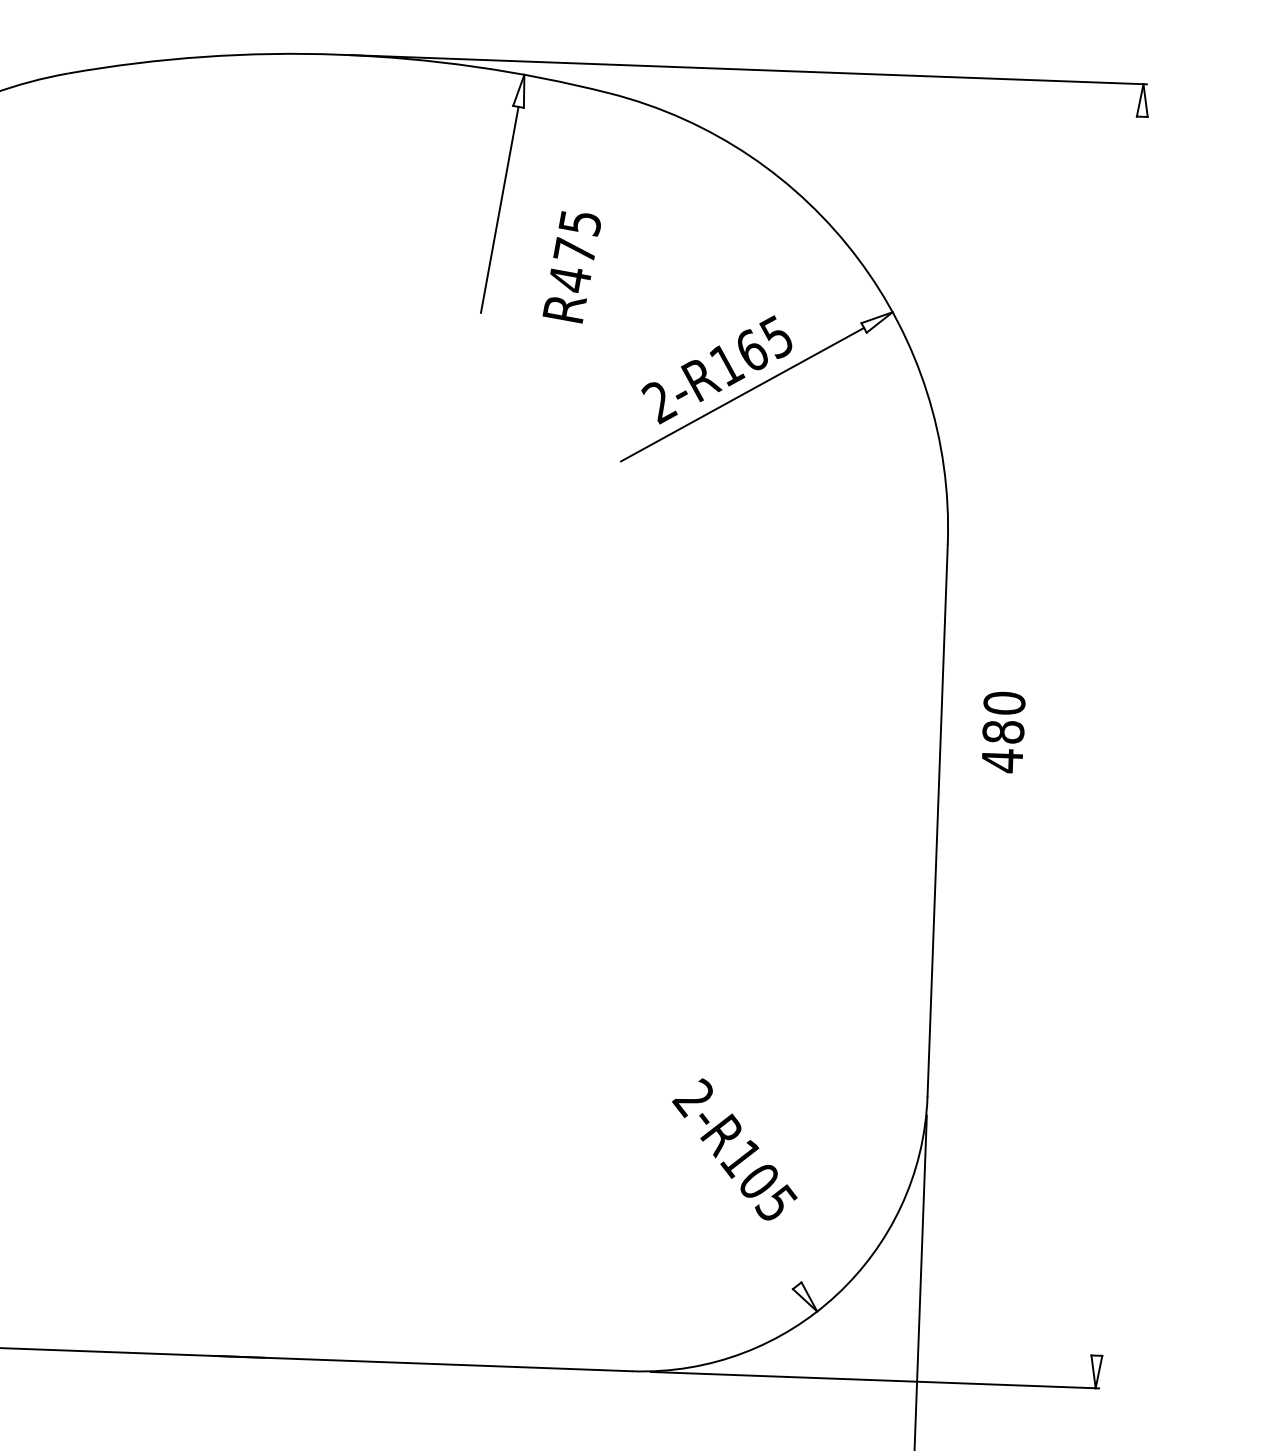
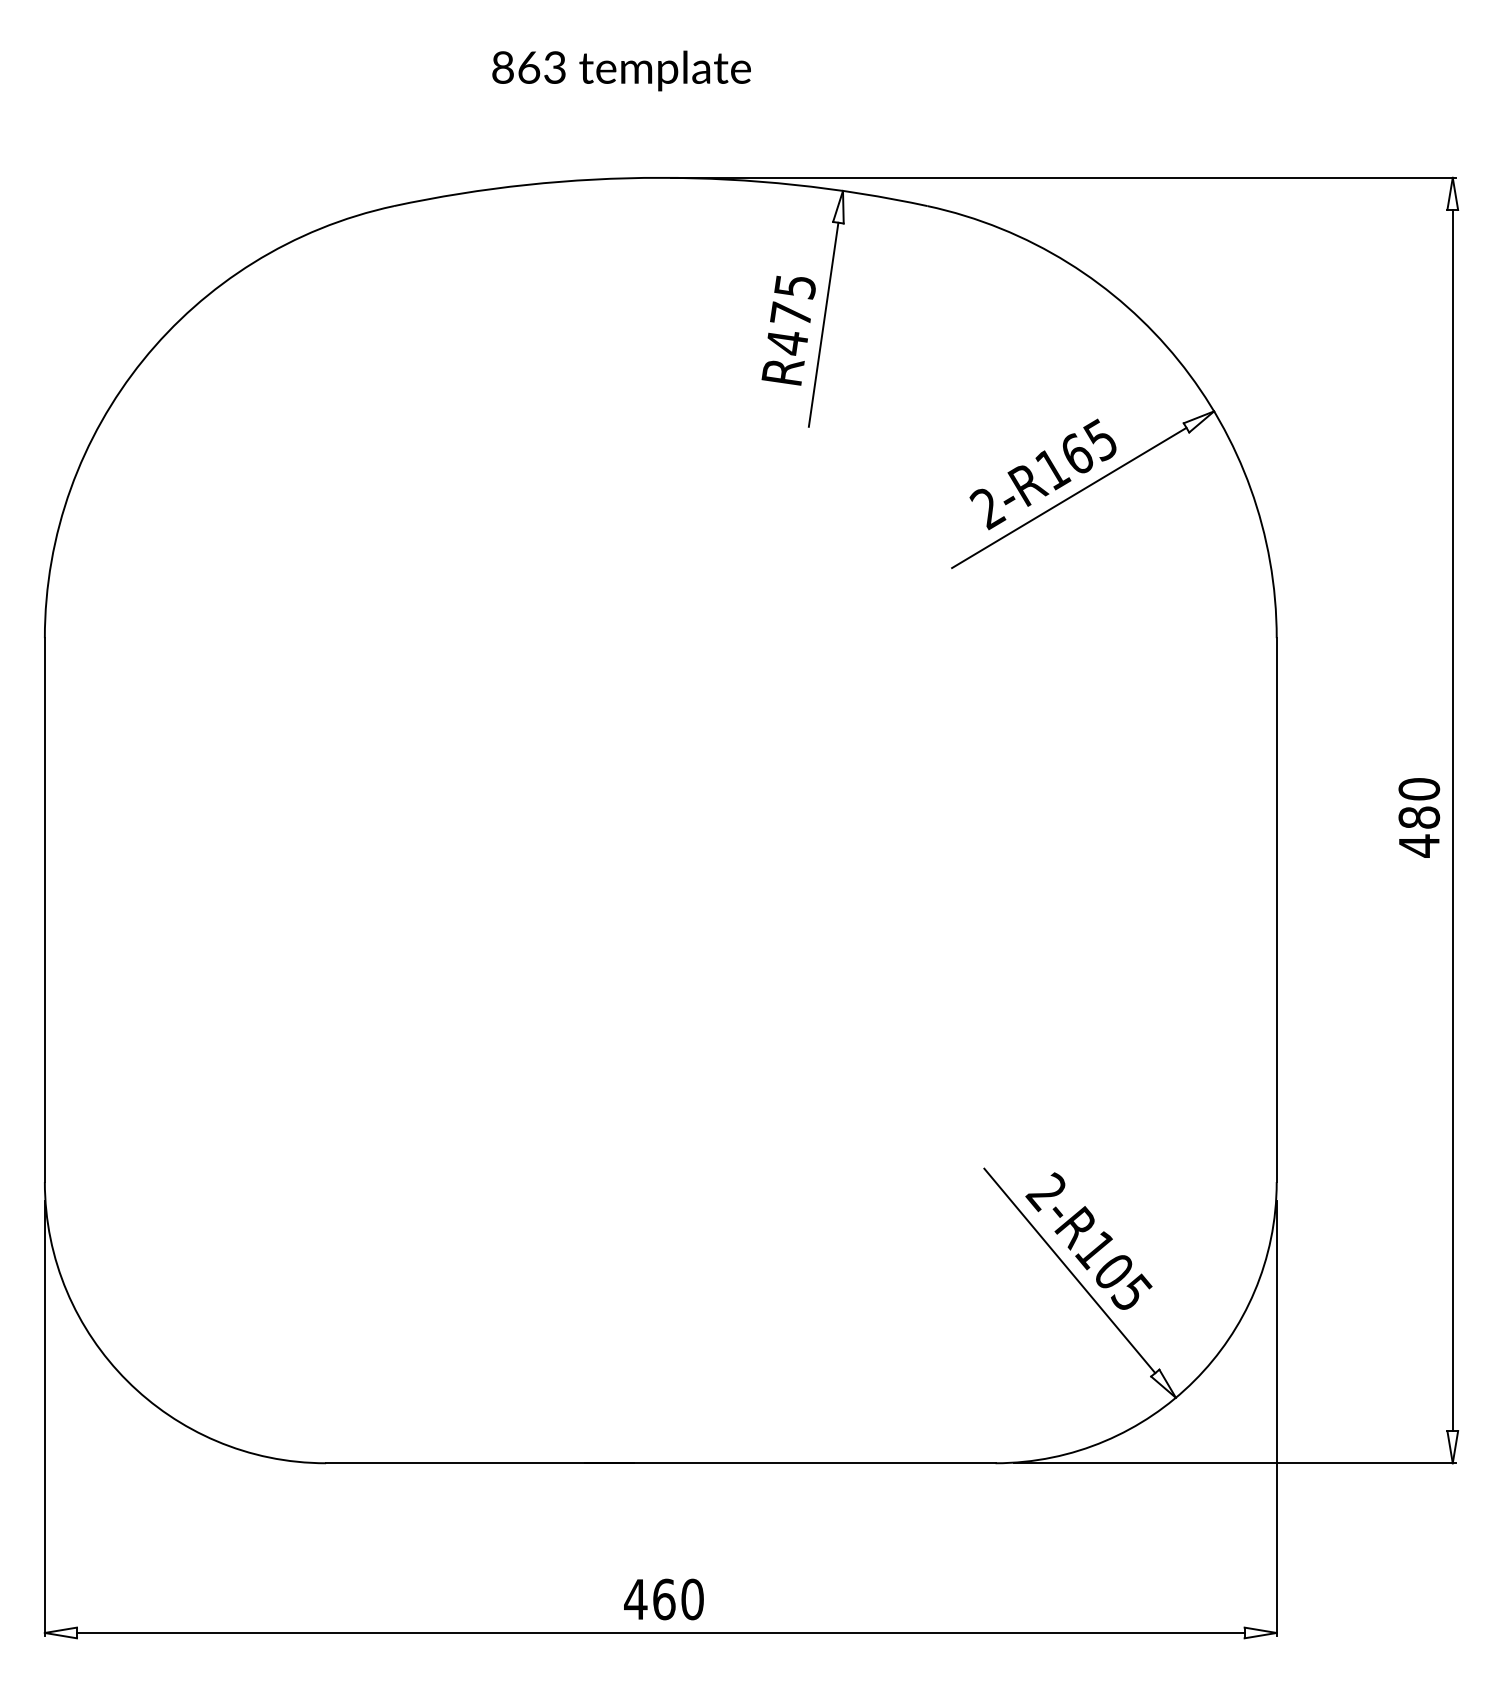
text: (571, 267) -> (788, 330), moved
text: (1003, 731) -> (1419, 817), moved
line: (1119, 736) -> (1452, 820), added
line: (714, 1178) -> (1069, 1270), added

